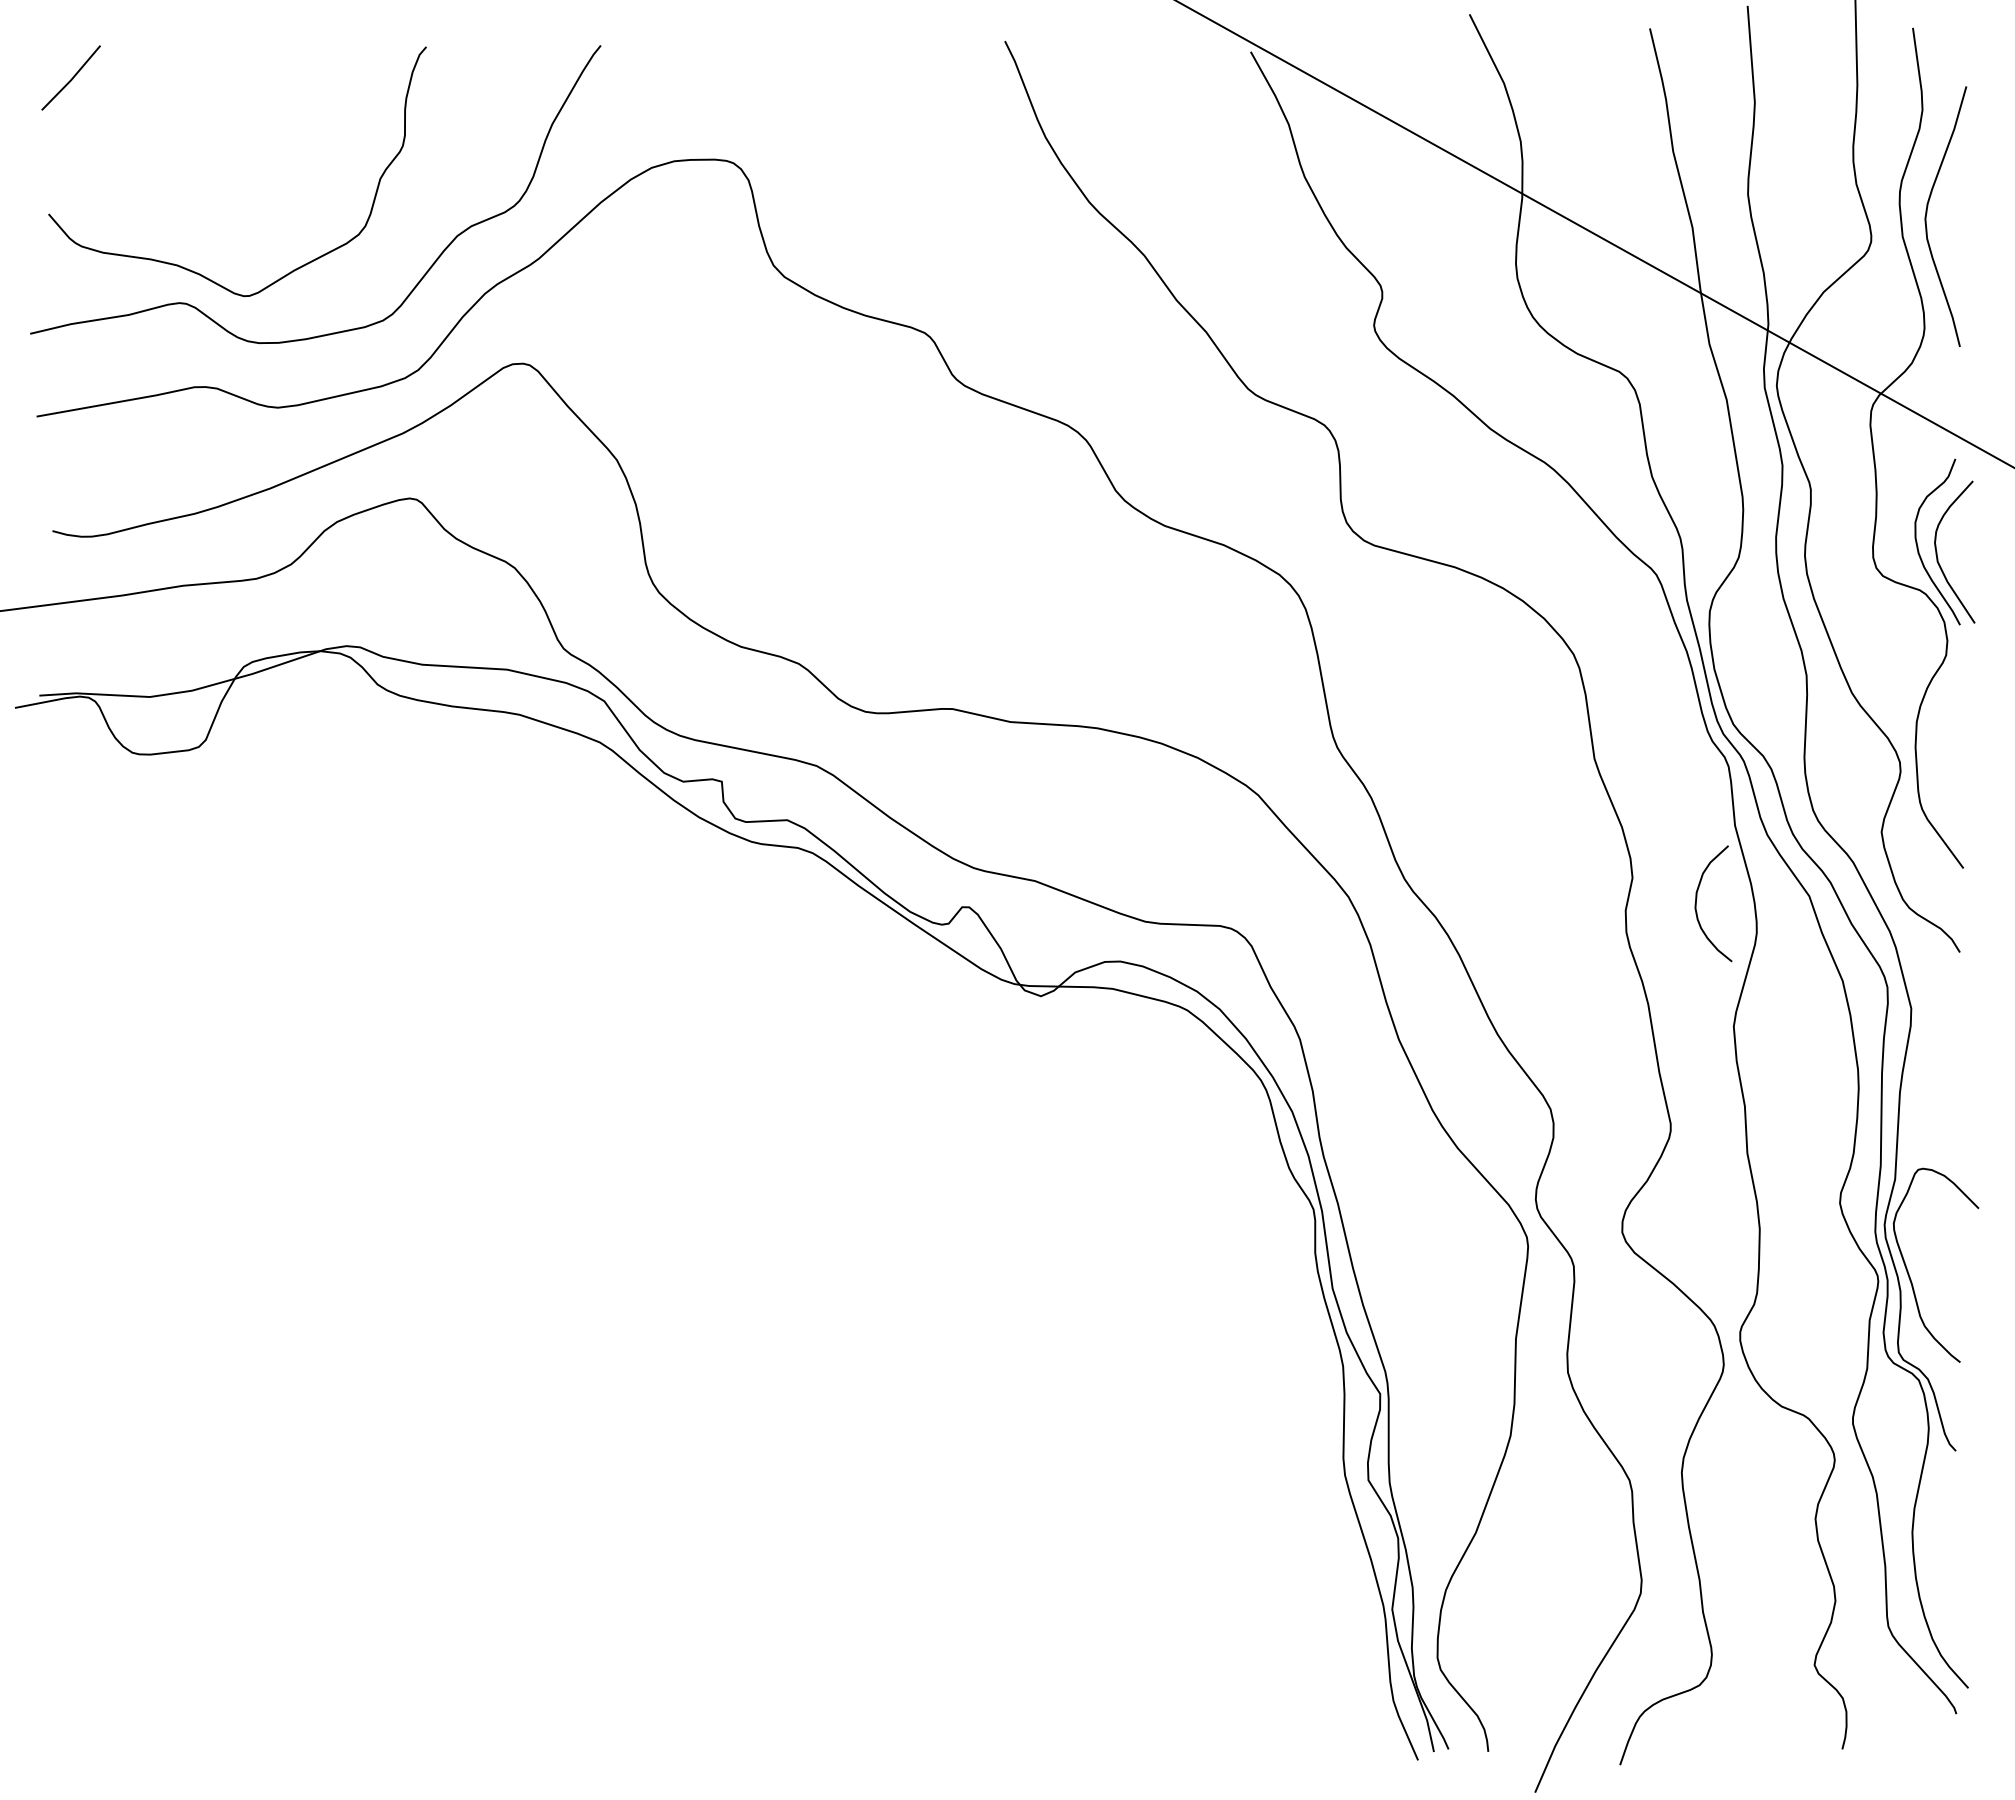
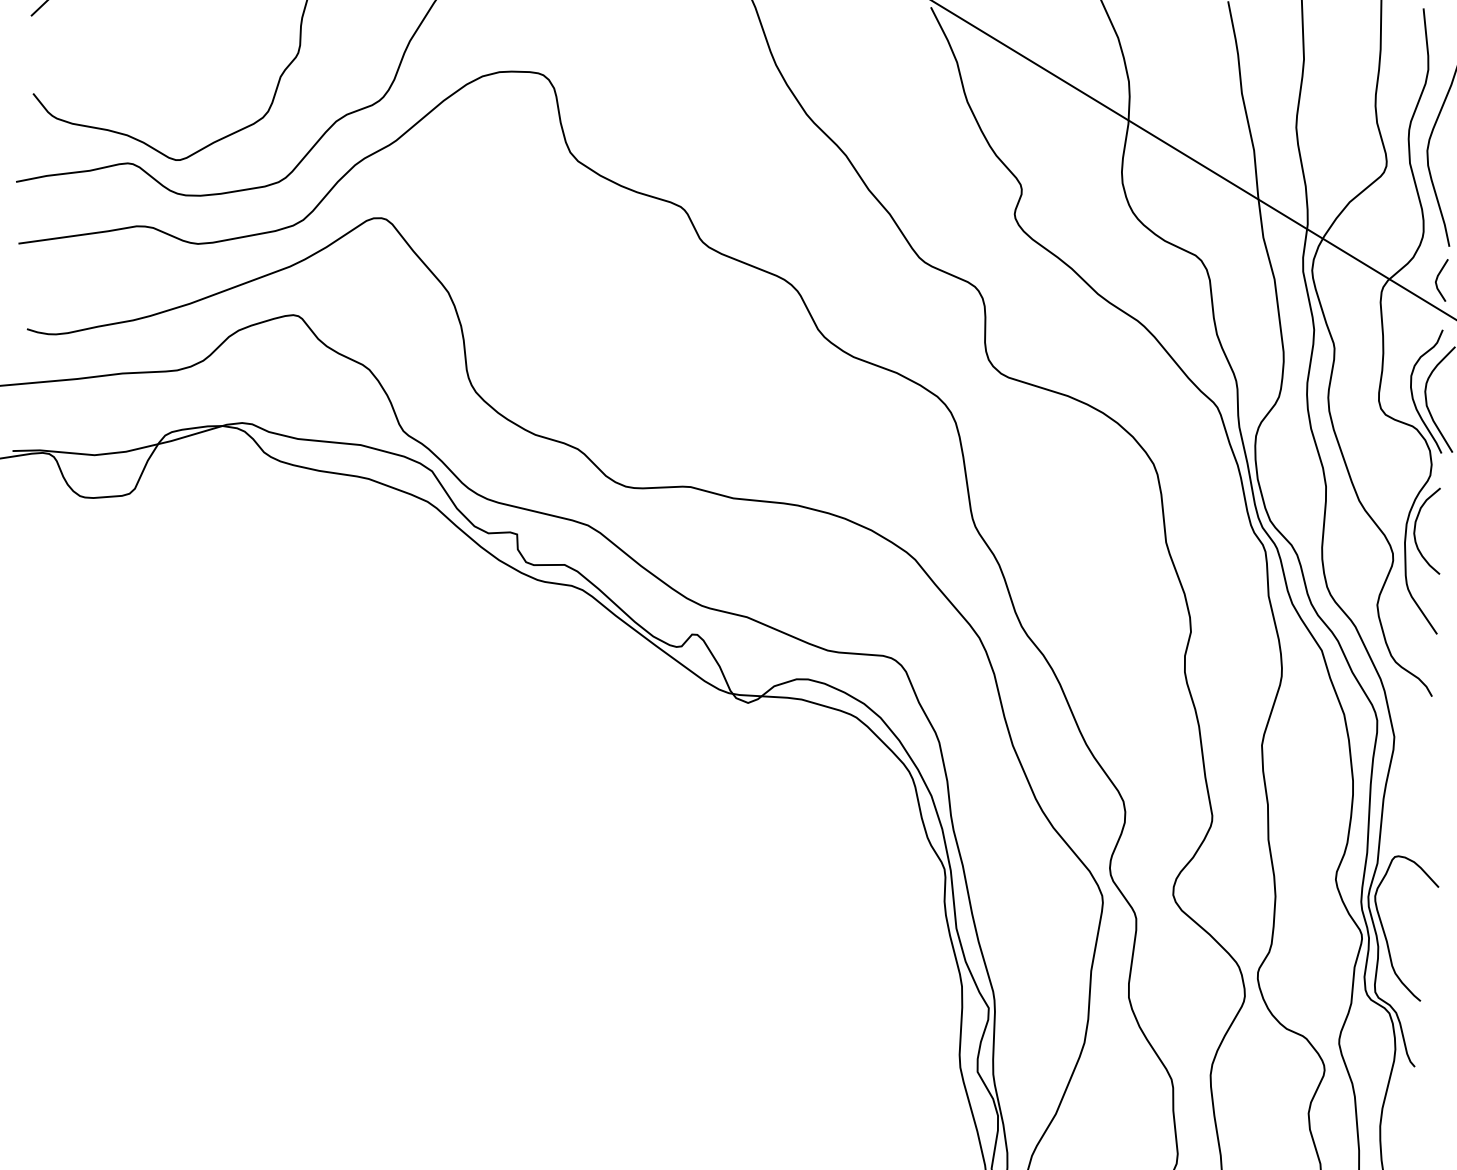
line: (1945, 392) -> (1437, 280), added
curve: (1697, 898) -> (1416, 526), moved

